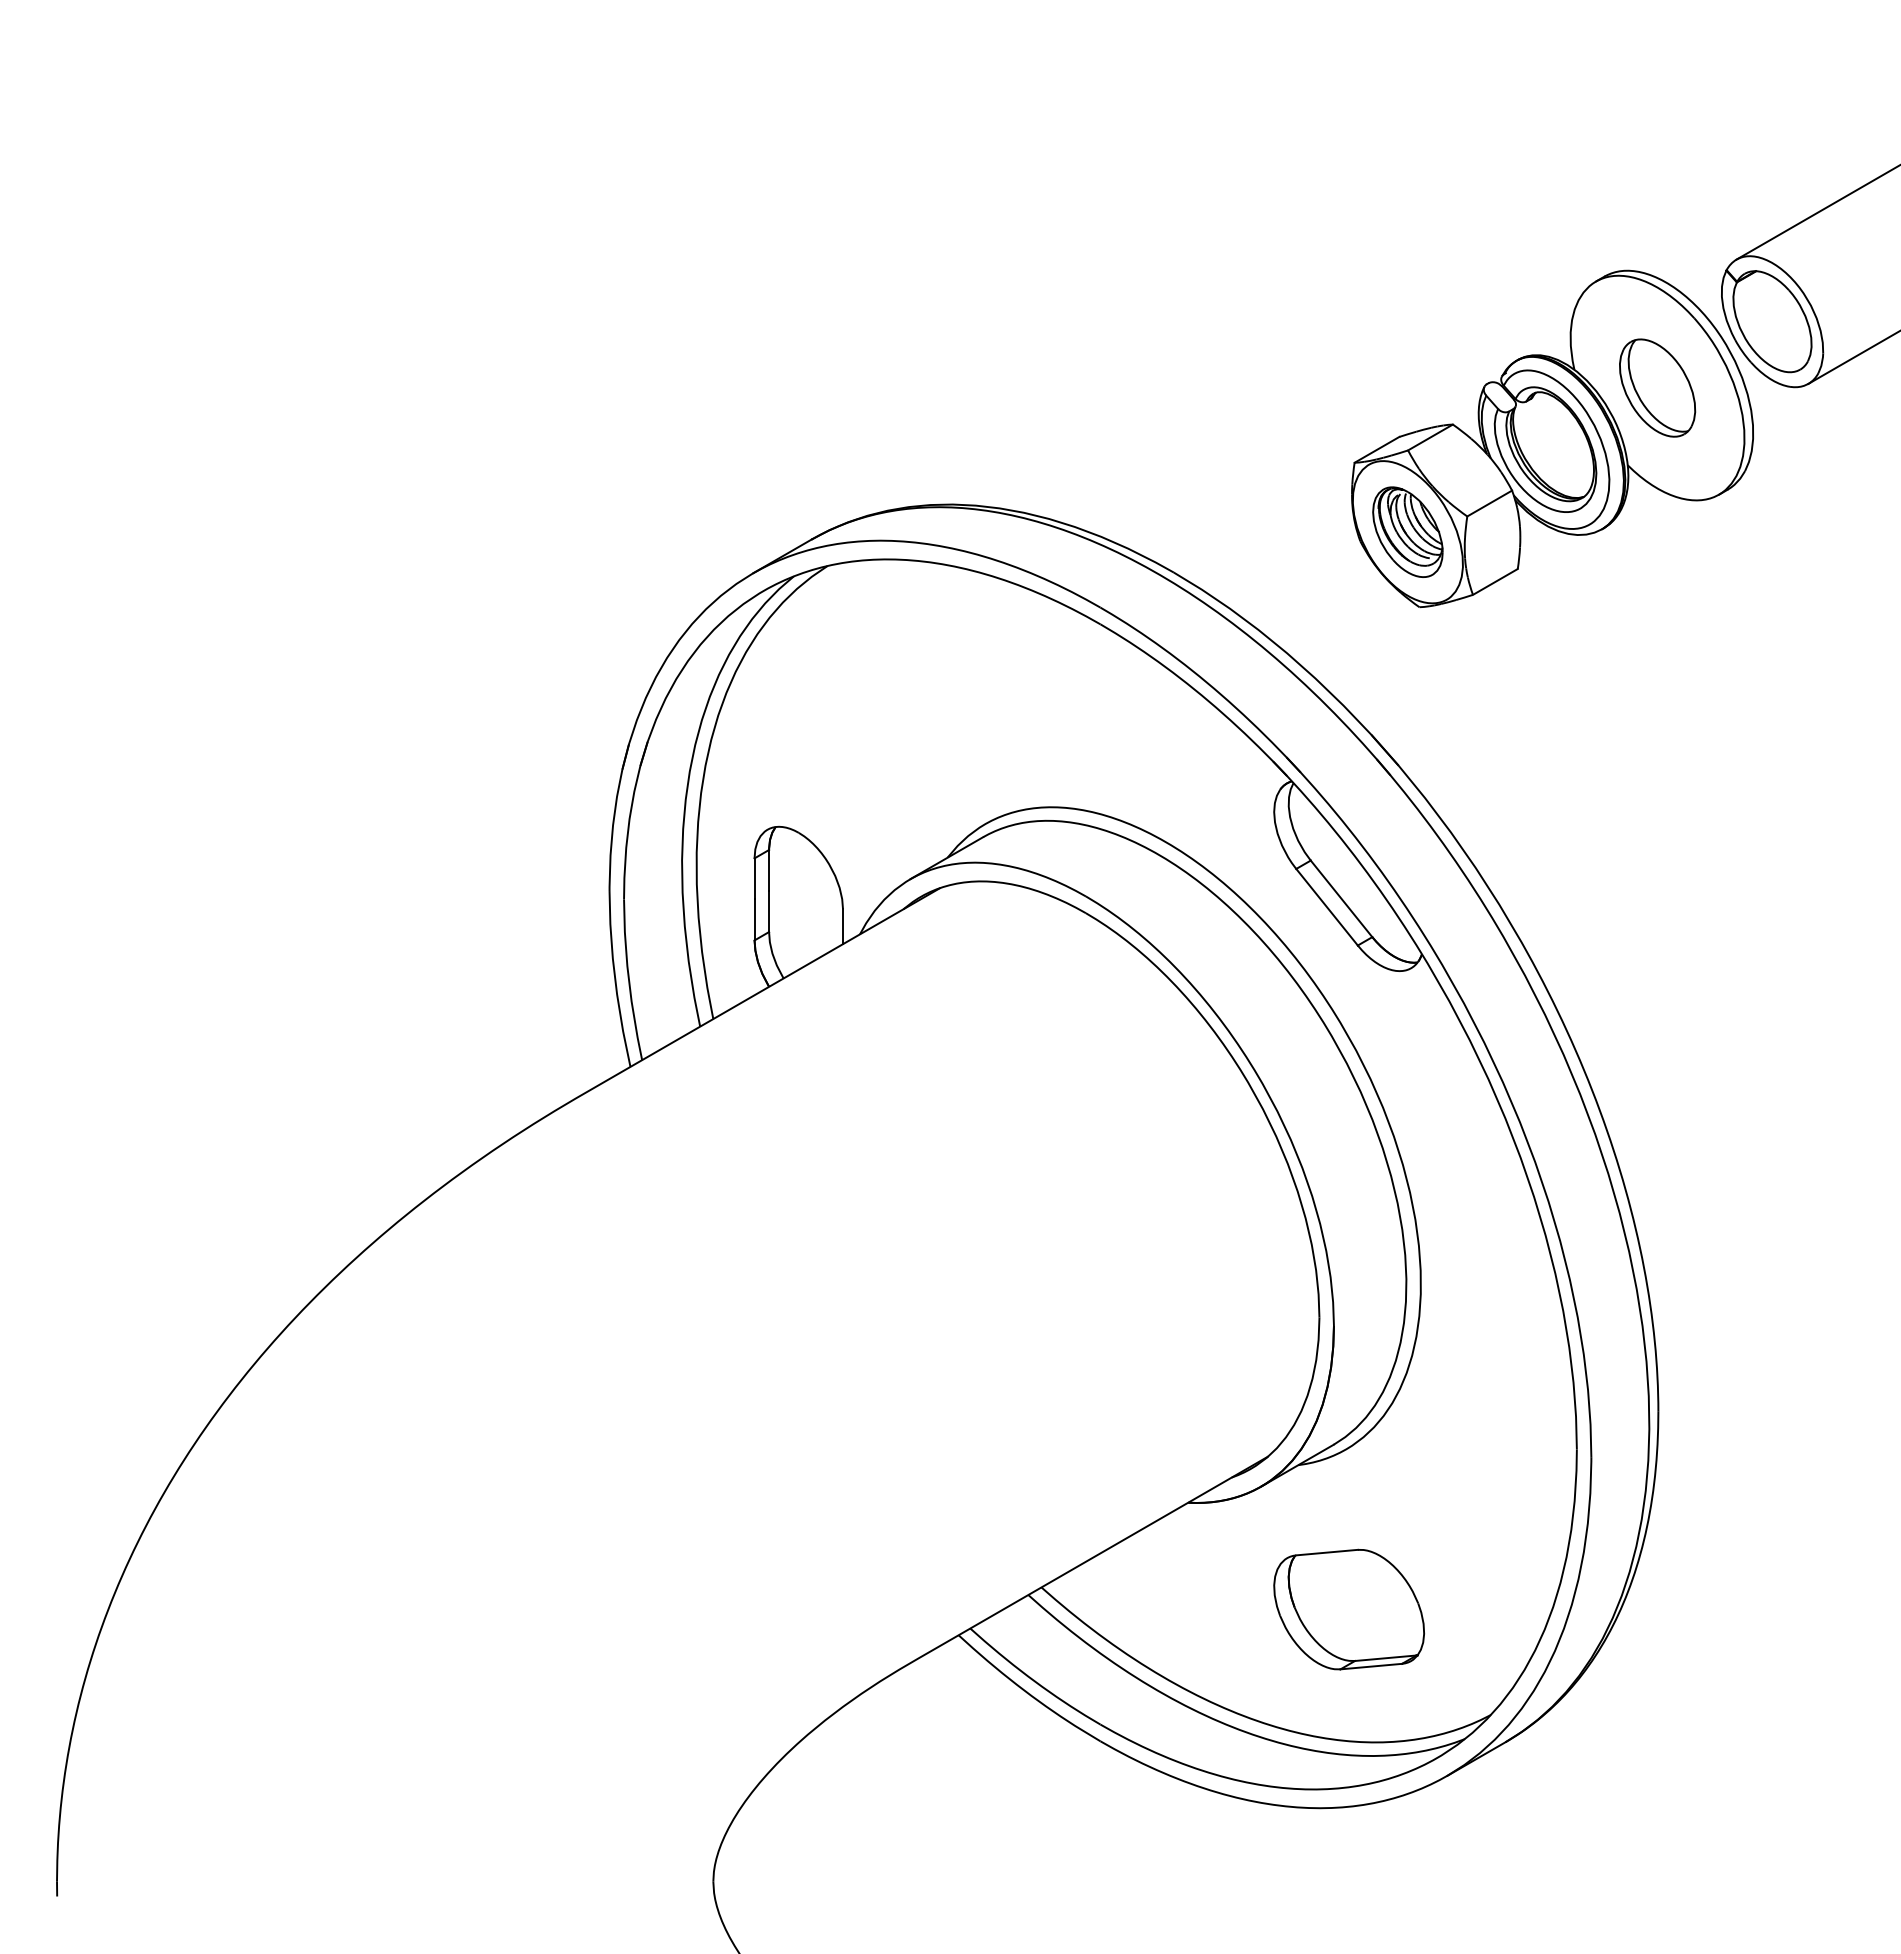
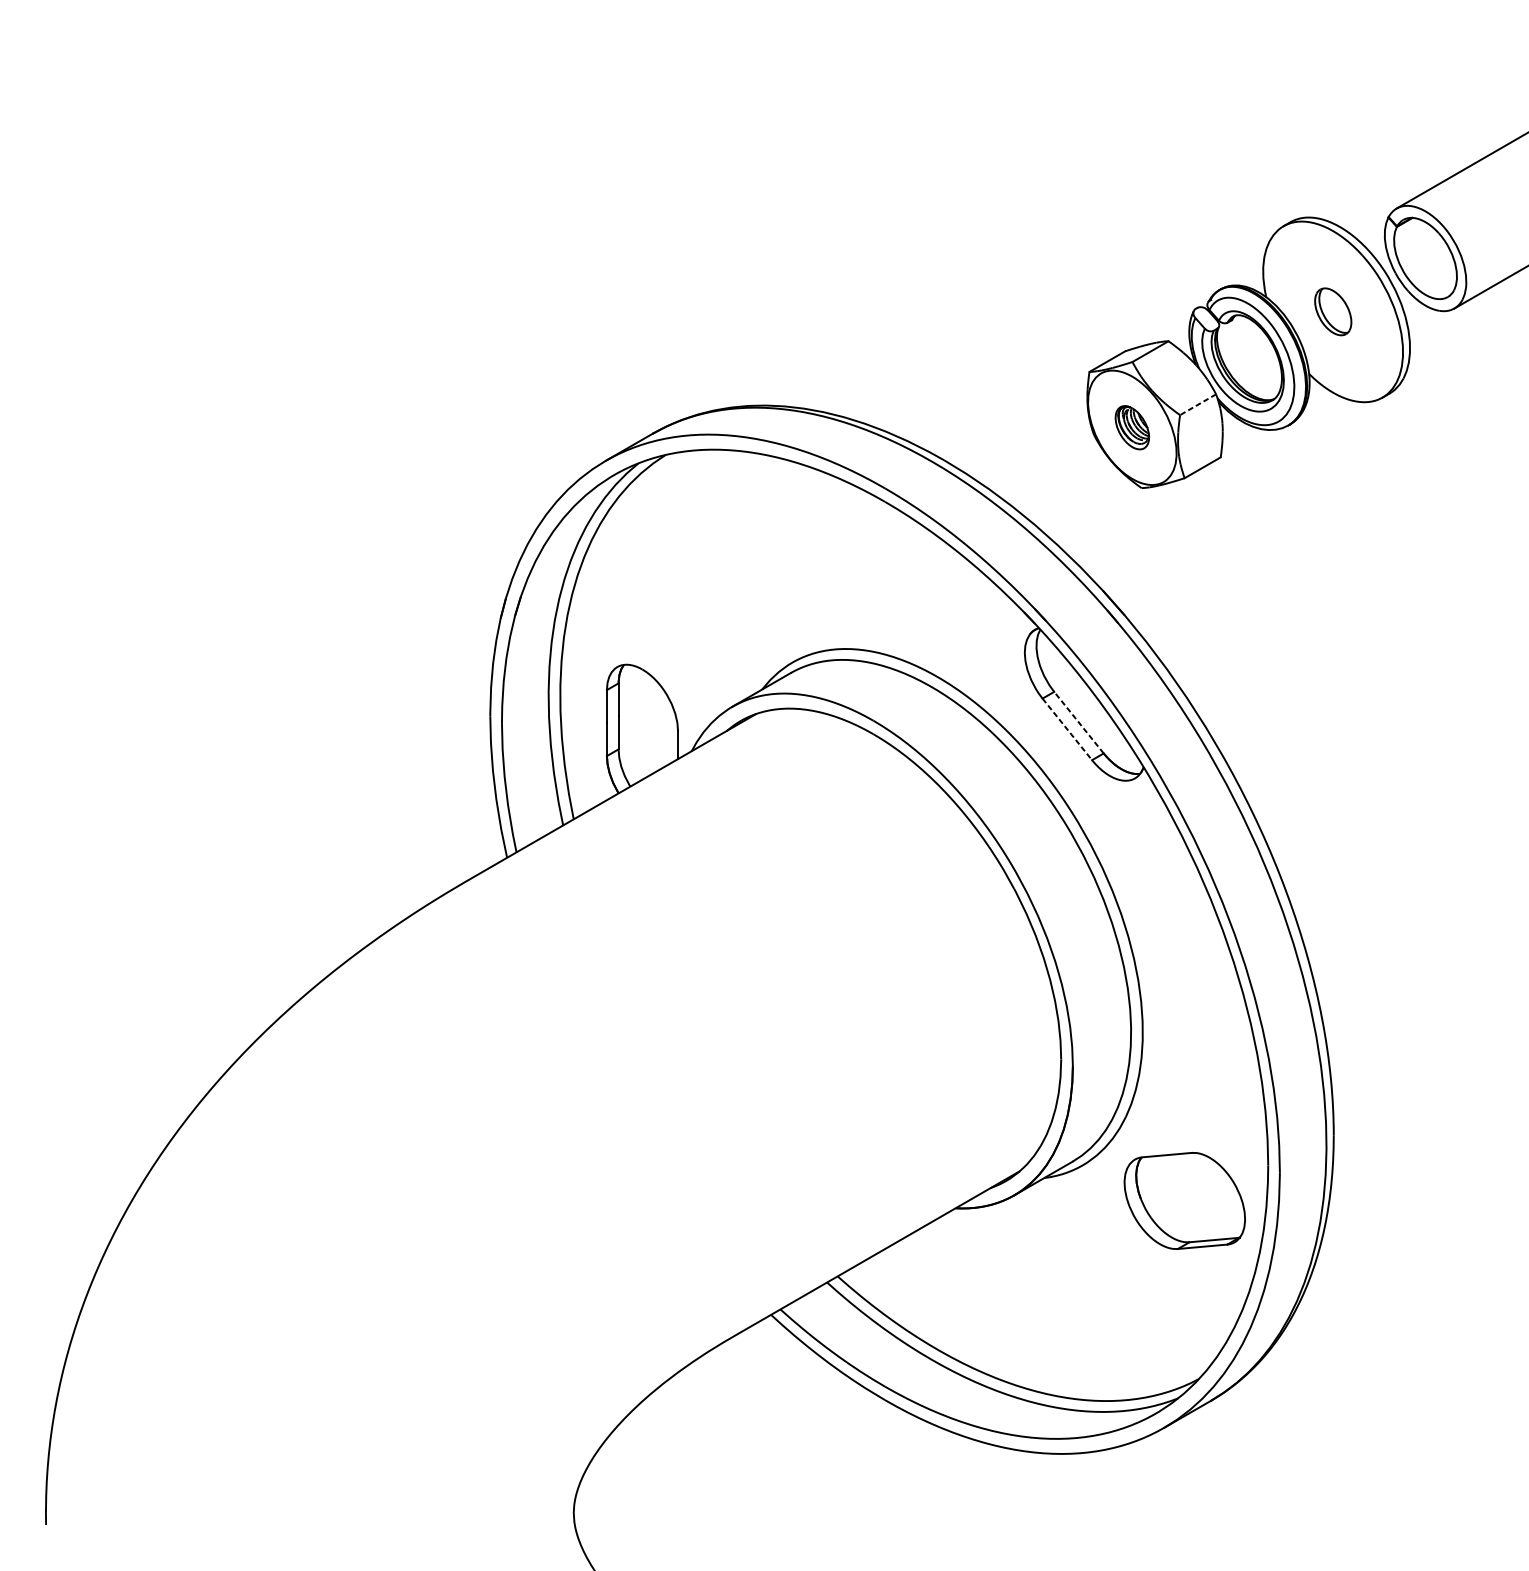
part: (1657, 387) -> (1333, 311), size x0.6
line: (1489, 503) -> (1197, 404), solid -> dashed
part: (1407, 531) -> (1132, 427), size x0.6
line: (1341, 898) -> (1078, 722), solid -> dashed
line: (1327, 907) -> (1067, 729), solid -> dashed
part: (1348, 1609) -> (1184, 1200), moved

